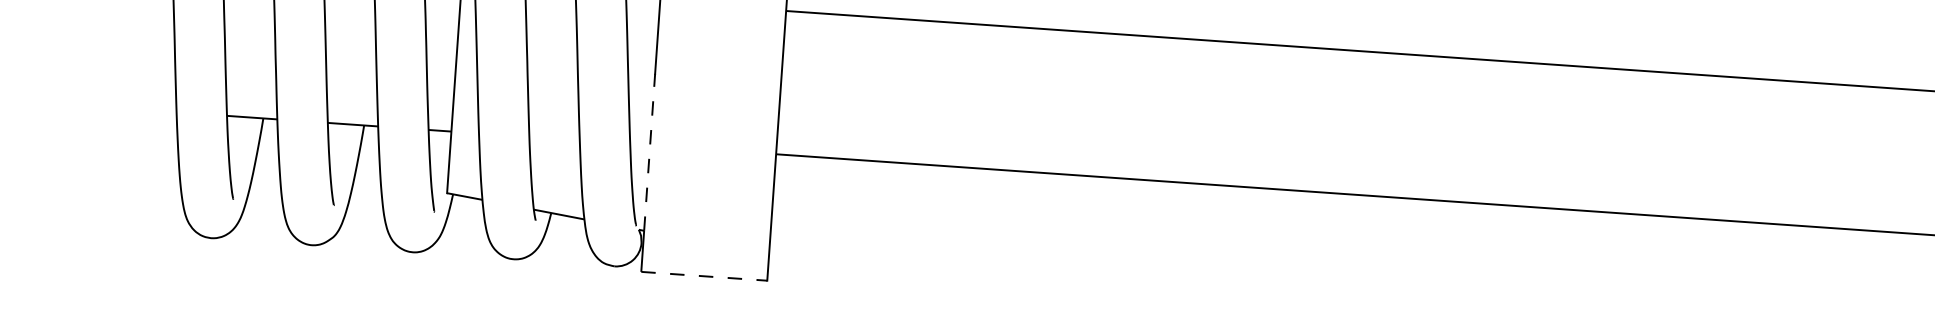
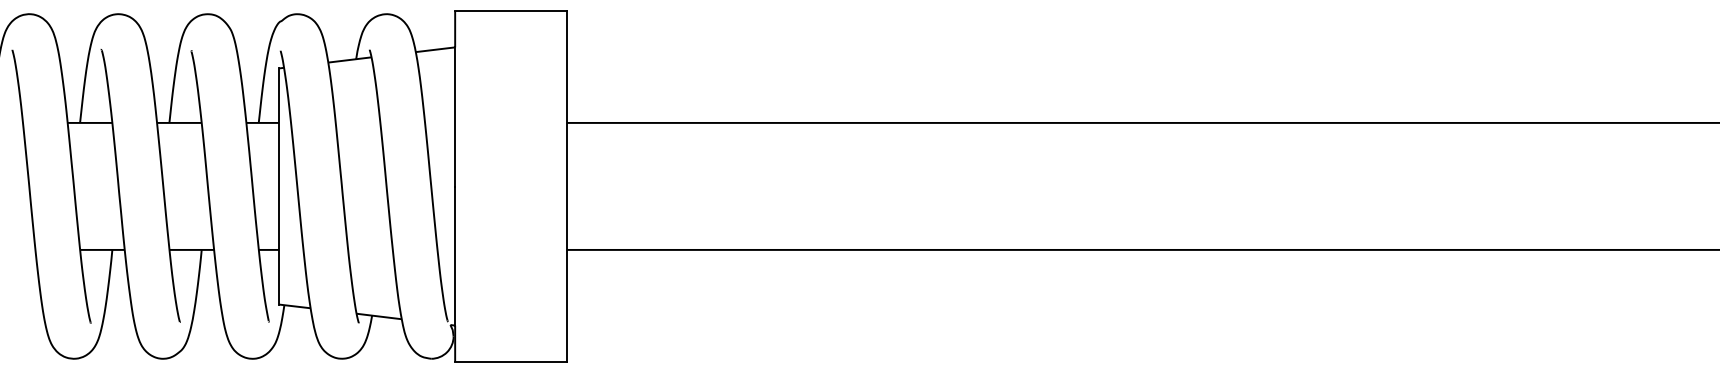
line: (649, 152) -> (455, 256), dashed -> solid
line: (704, 275) -> (511, 361), dashed -> solid

